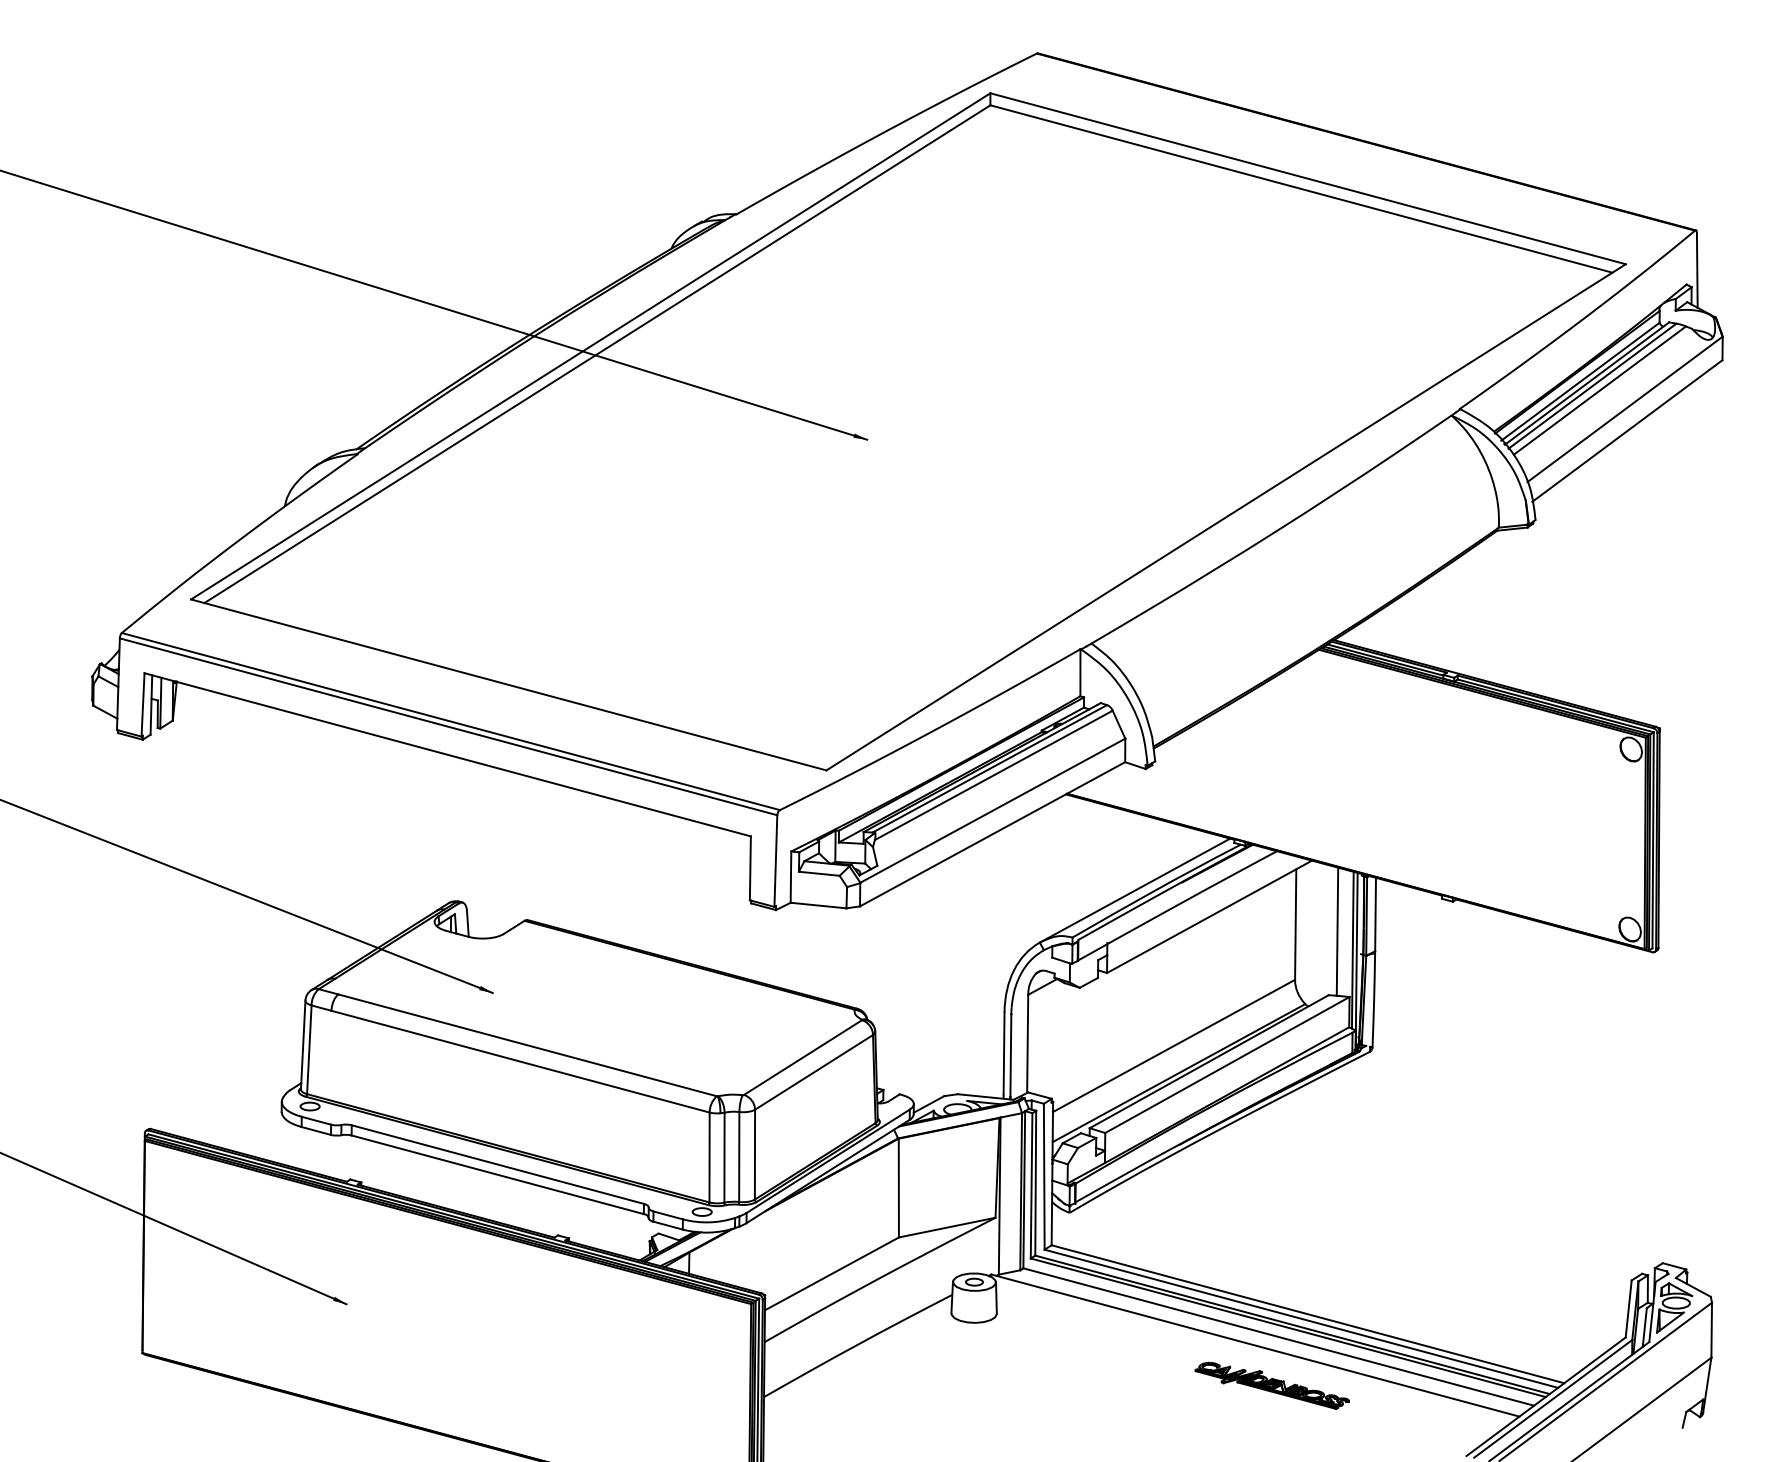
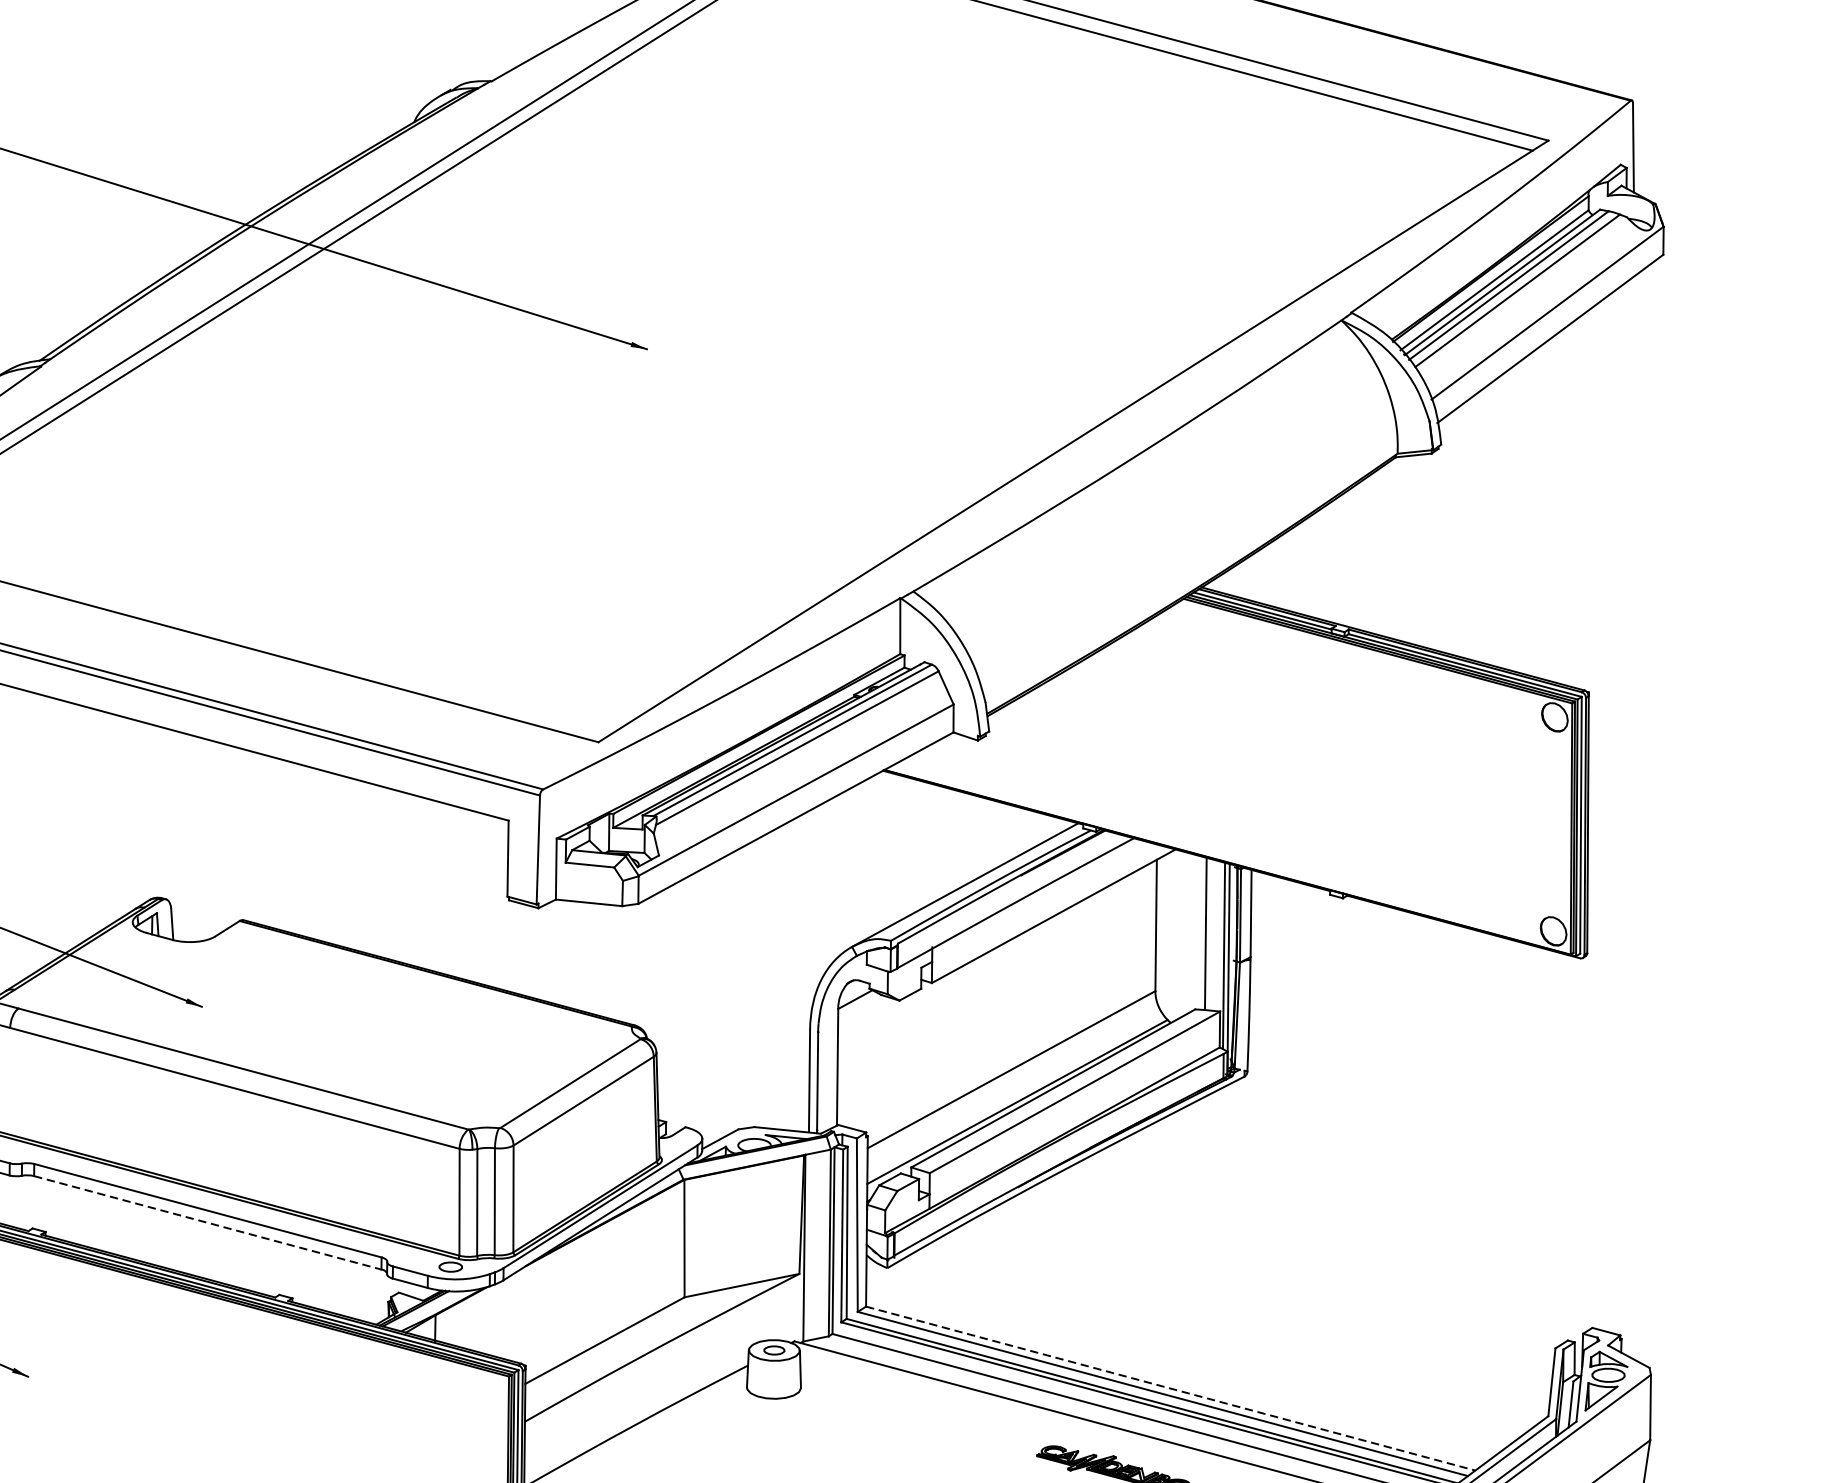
line: (498, 1174) -> (208, 1222), solid -> dashed
line: (1308, 1314) -> (1171, 1388), solid -> dashed

